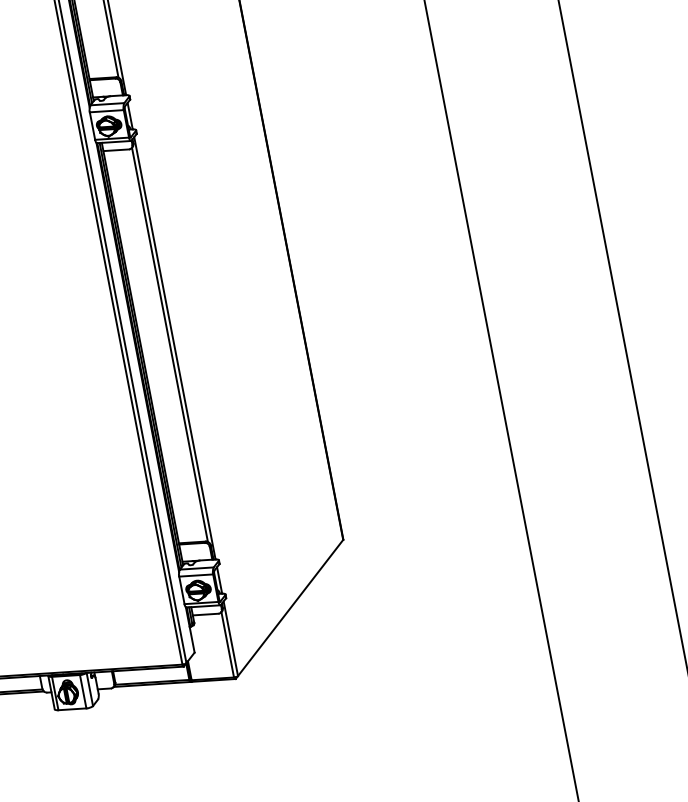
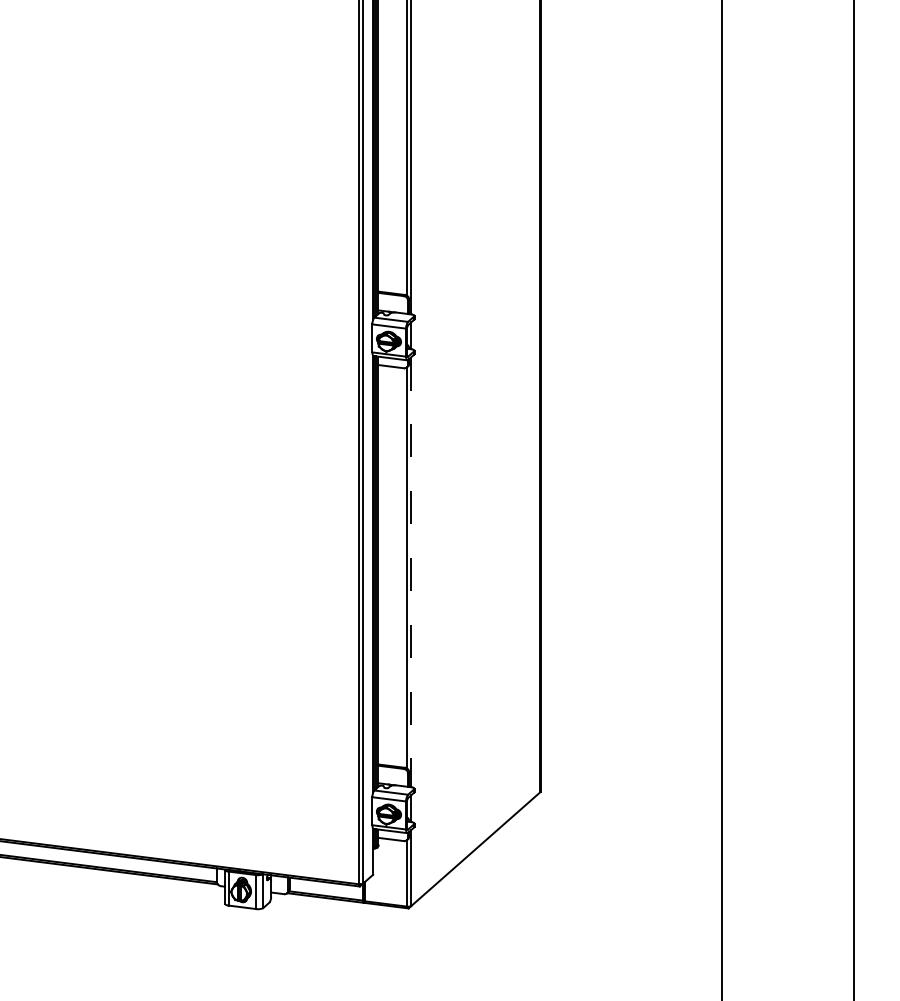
line: (175, 348) -> (411, 572), solid -> dashed

